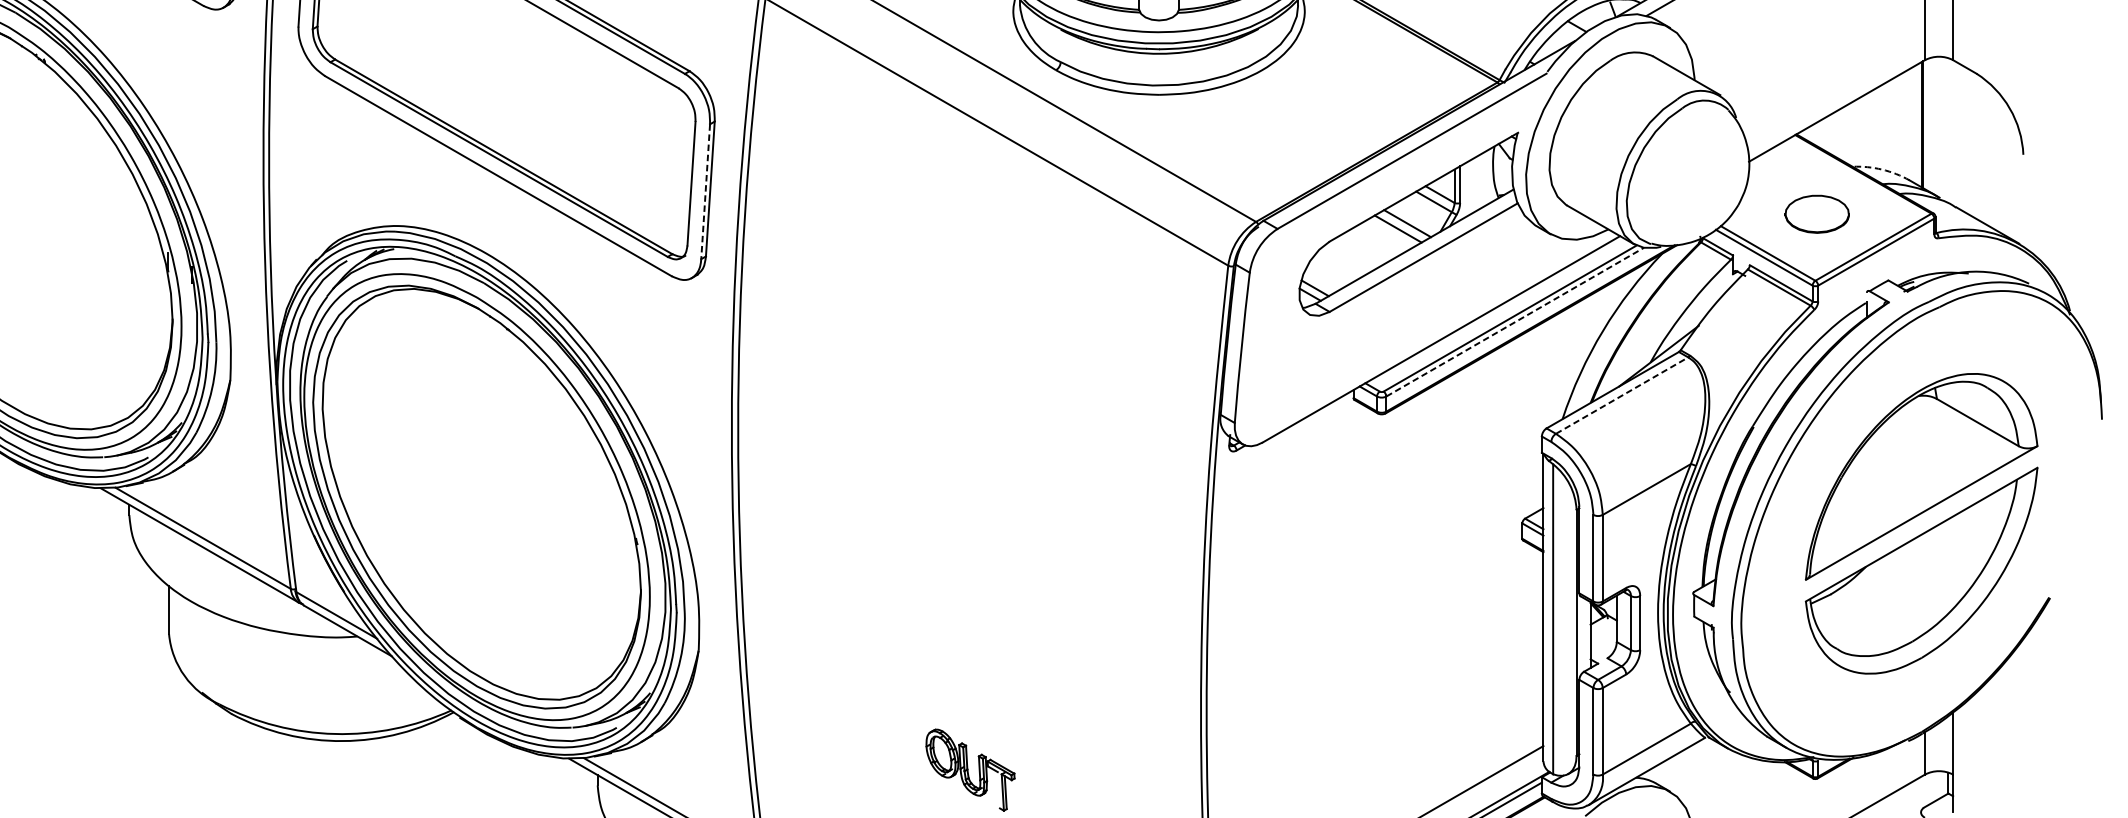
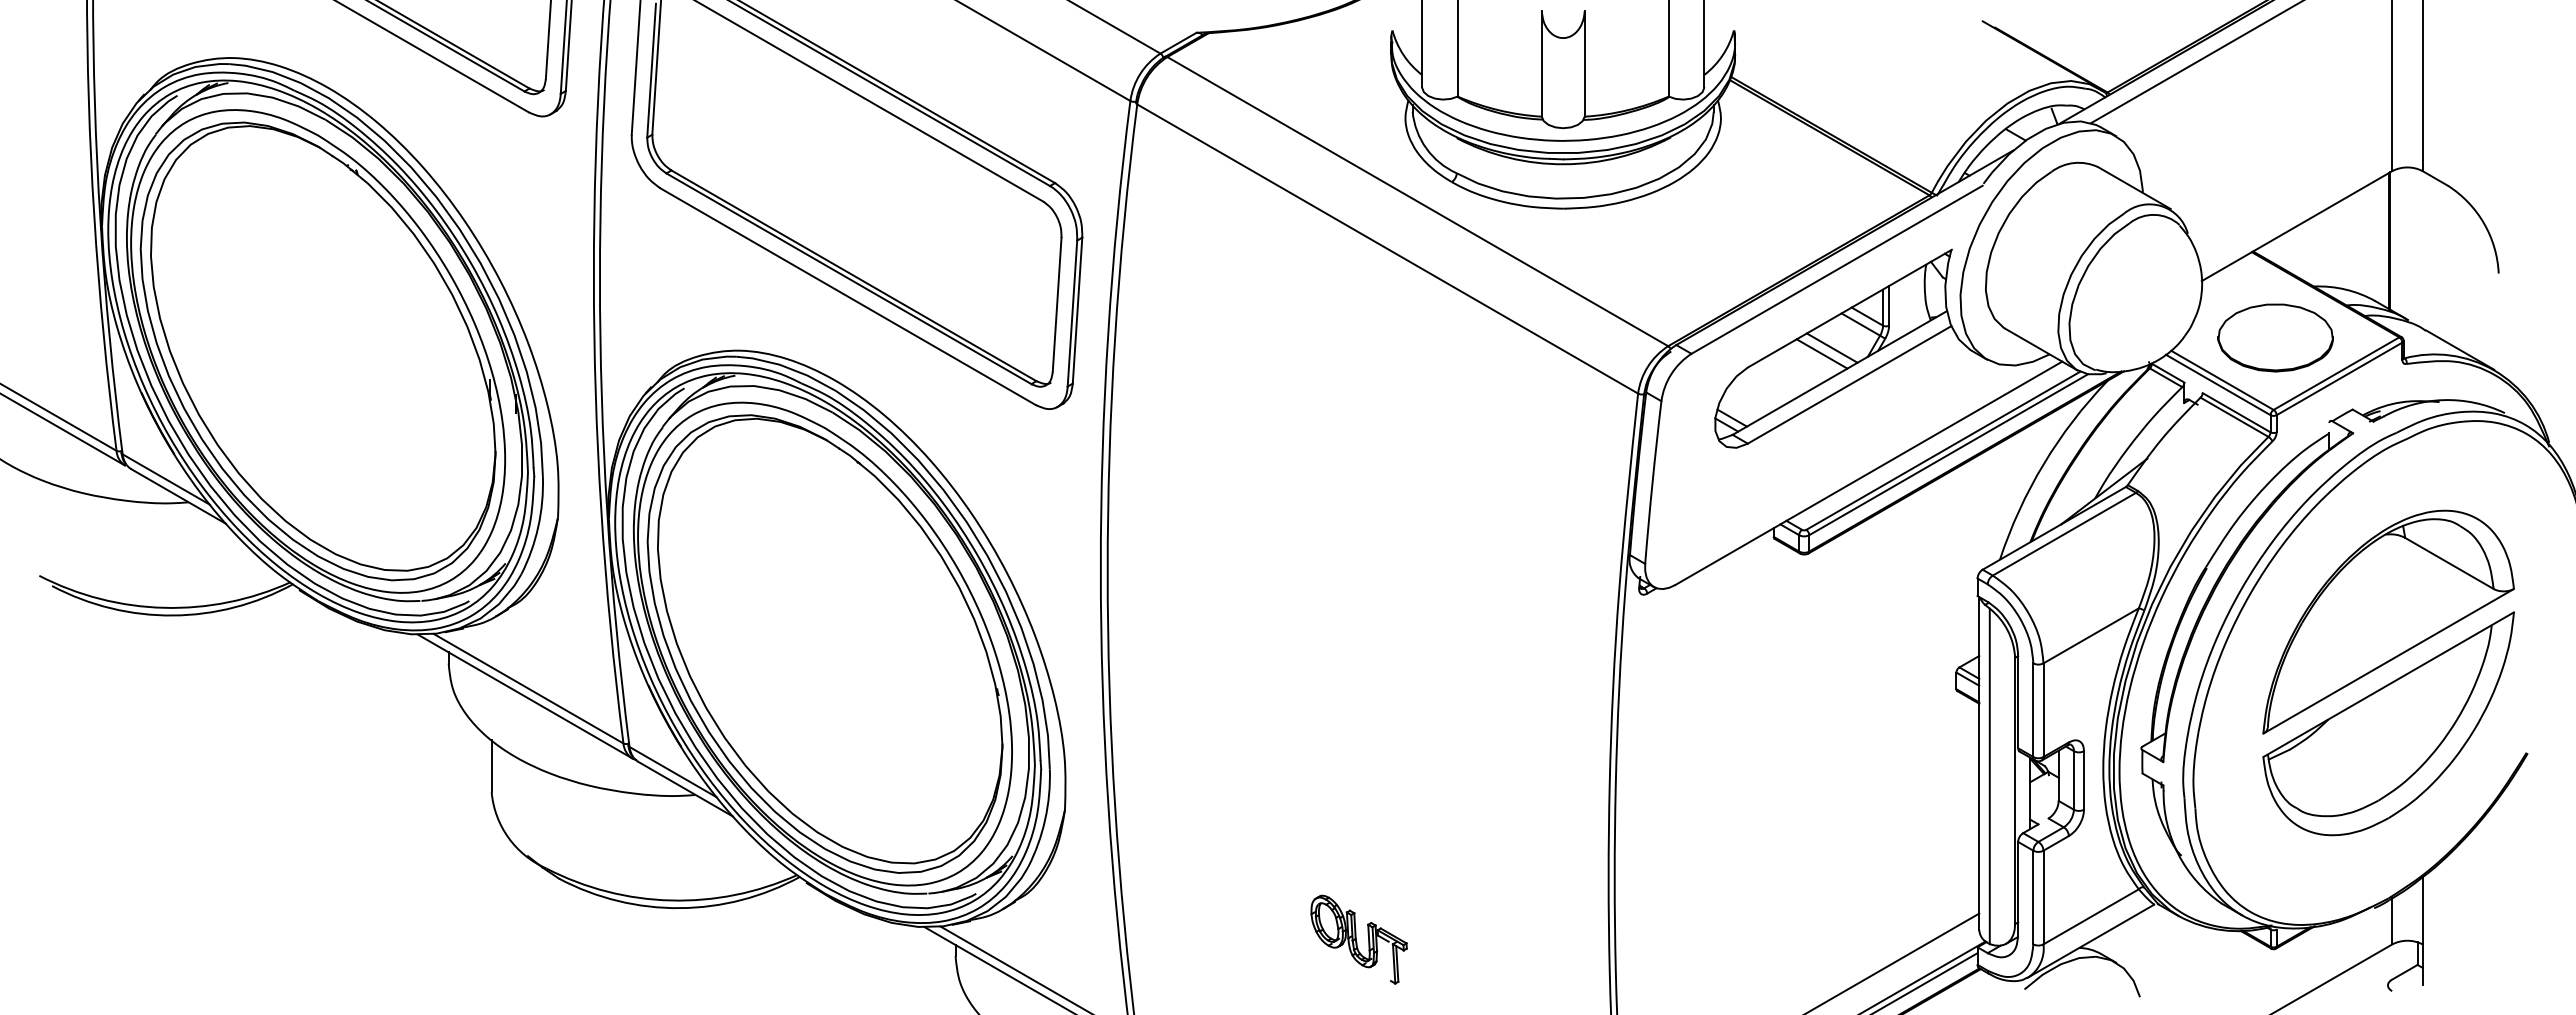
arc: (1881, 169) -> (2345, 289), dashed -> solid
line: (705, 192) -> (1072, 314), dashed -> solid
part: (1817, 213) -> (2275, 337), size x1.67
line: (1515, 321) -> (1948, 454), dashed -> solid
line: (1622, 395) -> (2064, 534), dashed -> solid

